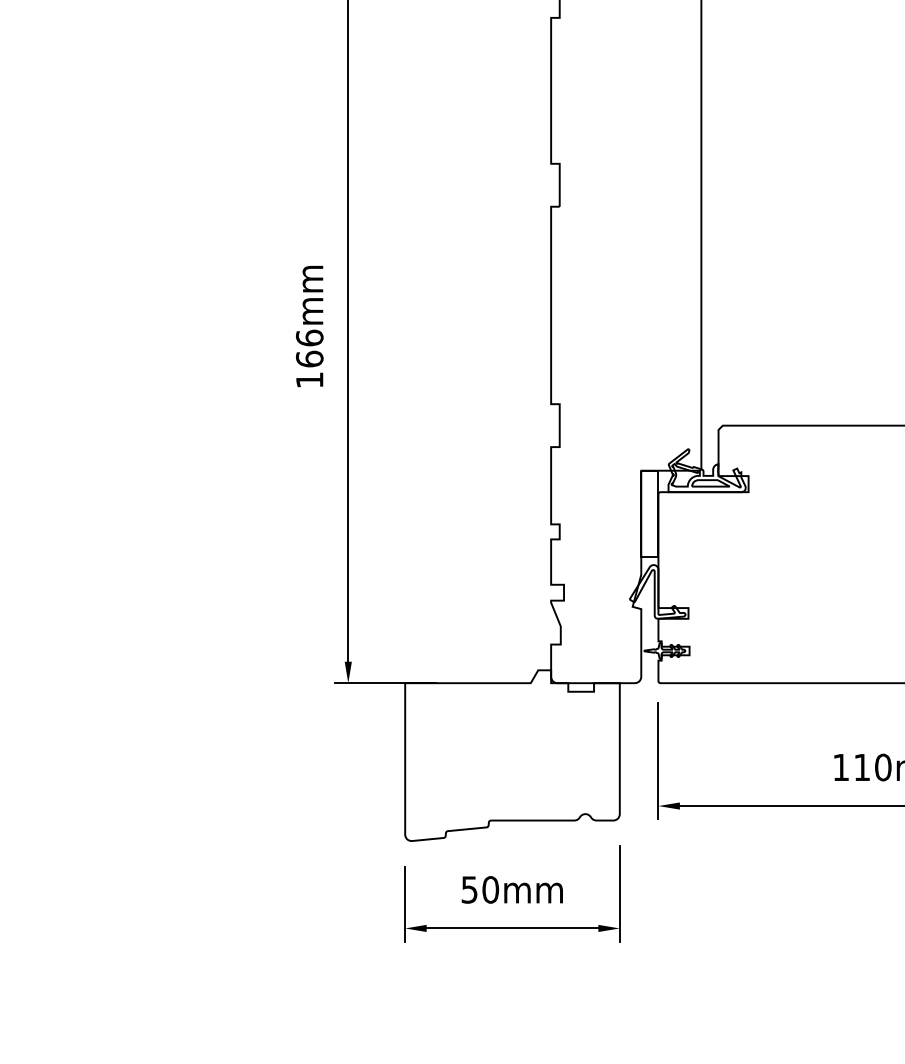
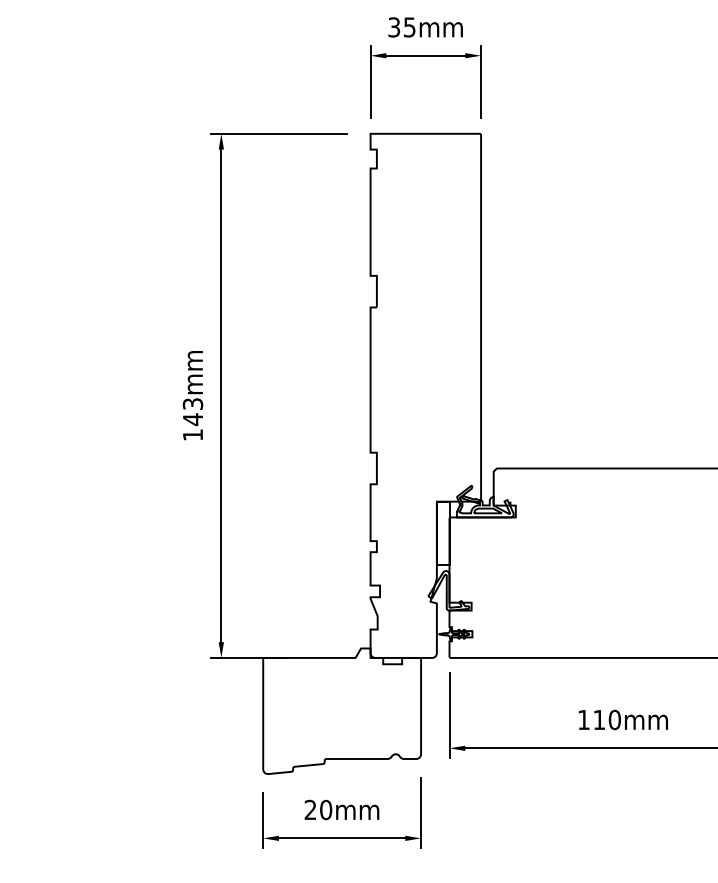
text: (309, 348) -> (192, 411), 166mm -> 143mm
text: (469, 889) -> (310, 809), 50mm -> 20mm

